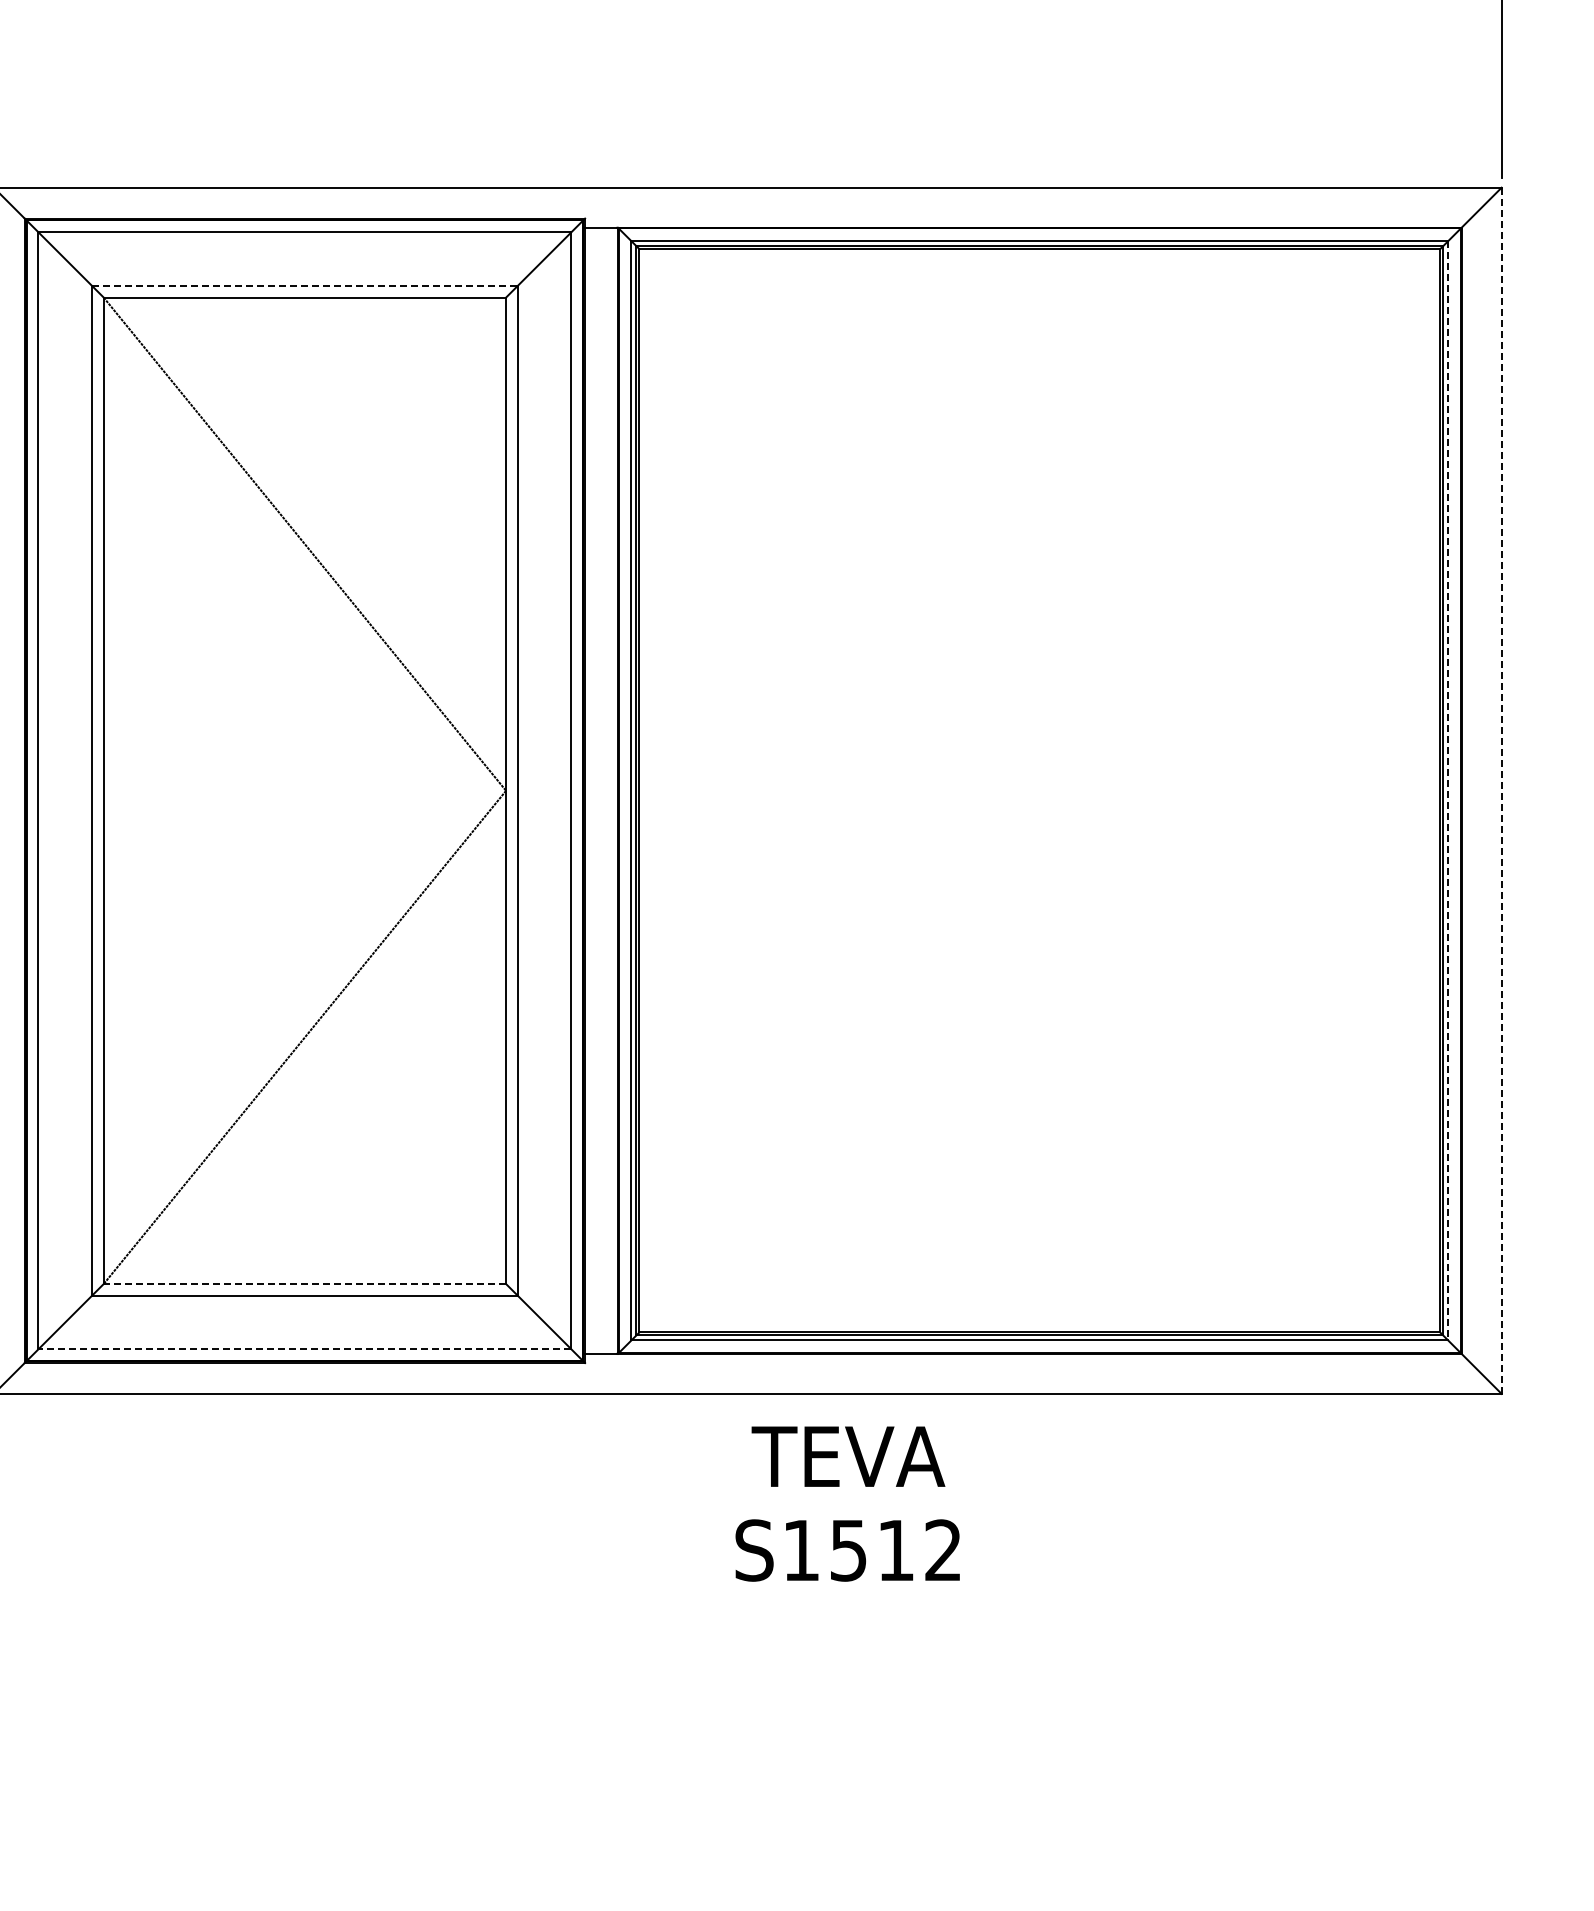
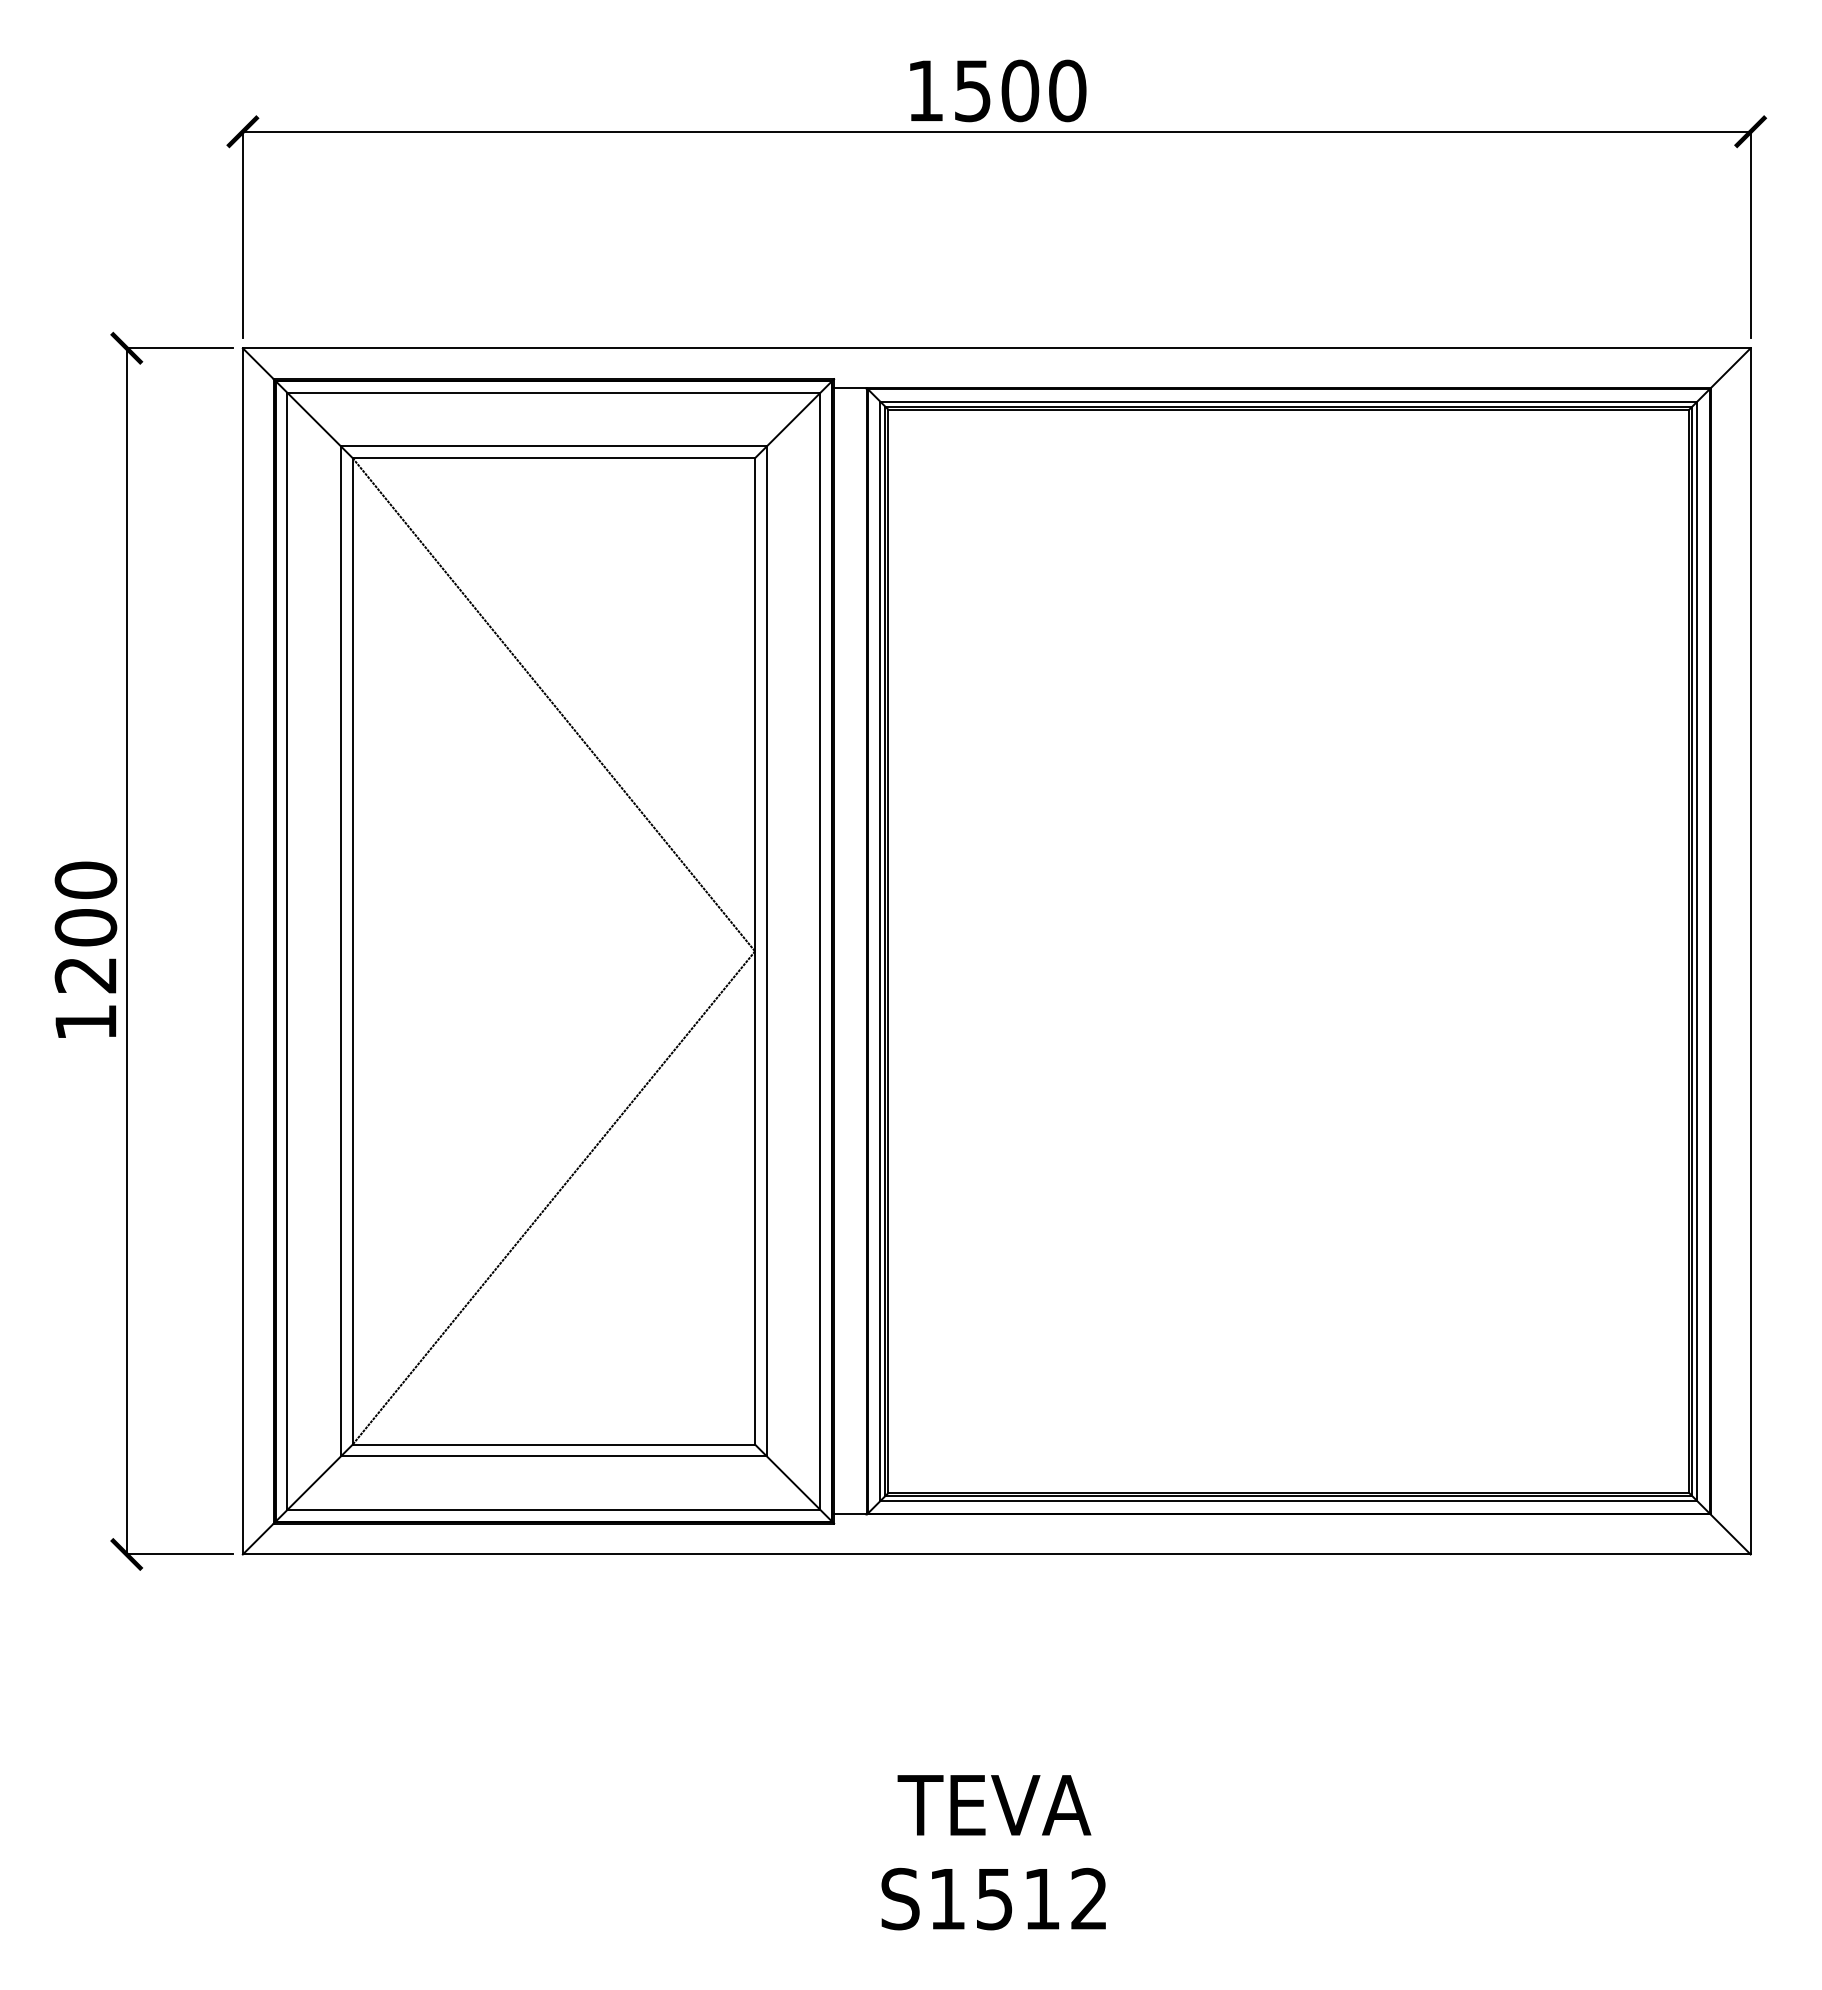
line: (305, 285) -> (554, 446), dashed -> solid
line: (1448, 790) -> (1697, 951), dashed -> solid
line: (1501, 790) -> (1750, 951), dashed -> solid
line: (304, 1283) -> (553, 1444), dashed -> solid
line: (304, 1348) -> (553, 1509), dashed -> solid
text: (847, 1503) -> (993, 1852), moved

